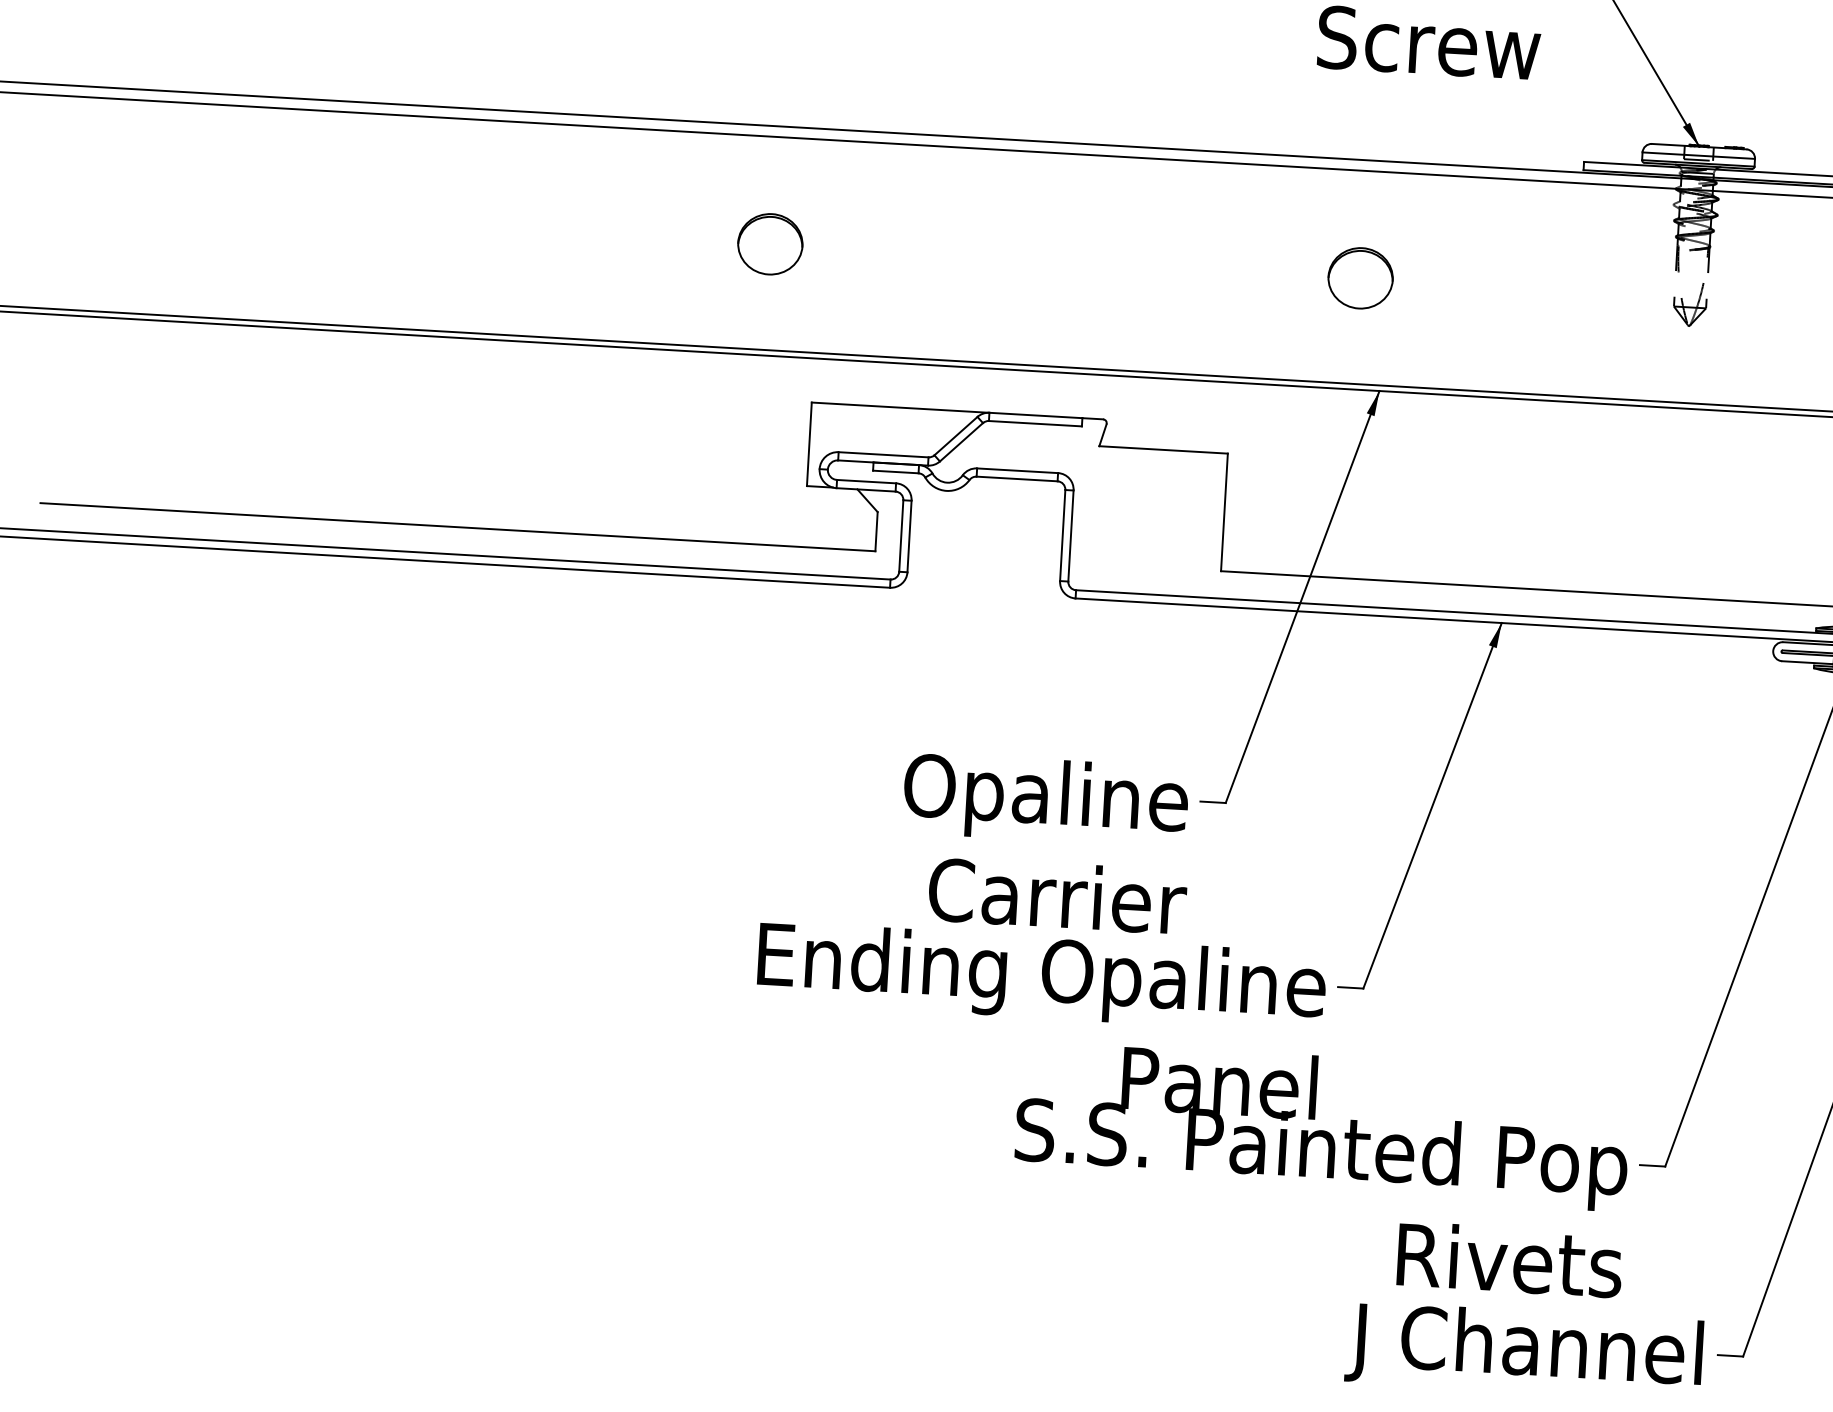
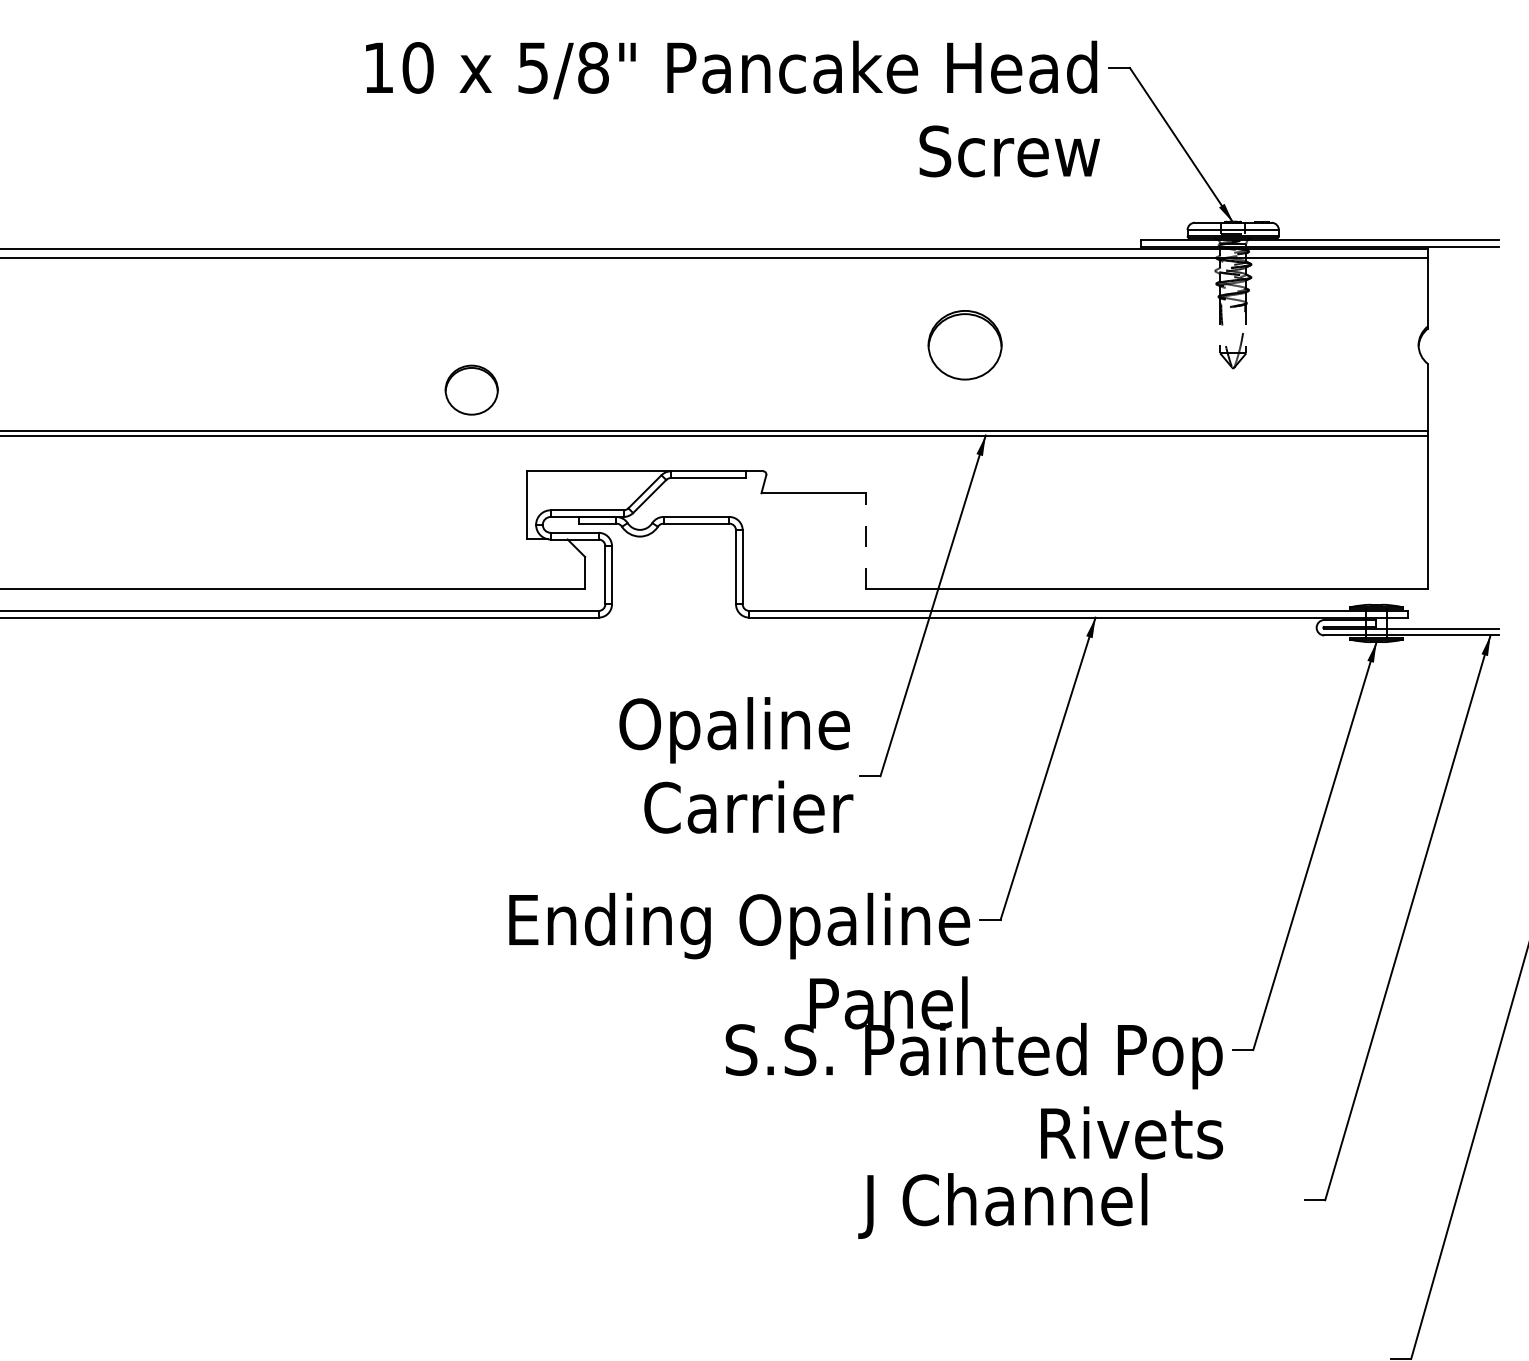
part: (770, 243) -> (471, 389), moved
part: (1361, 277) -> (965, 344), size x1.4
line: (1223, 512) -> (865, 541), solid -> dashed
text: (1045, 843) -> (736, 765), moved
text: (1523, 1350) -> (1002, 1205), moved

